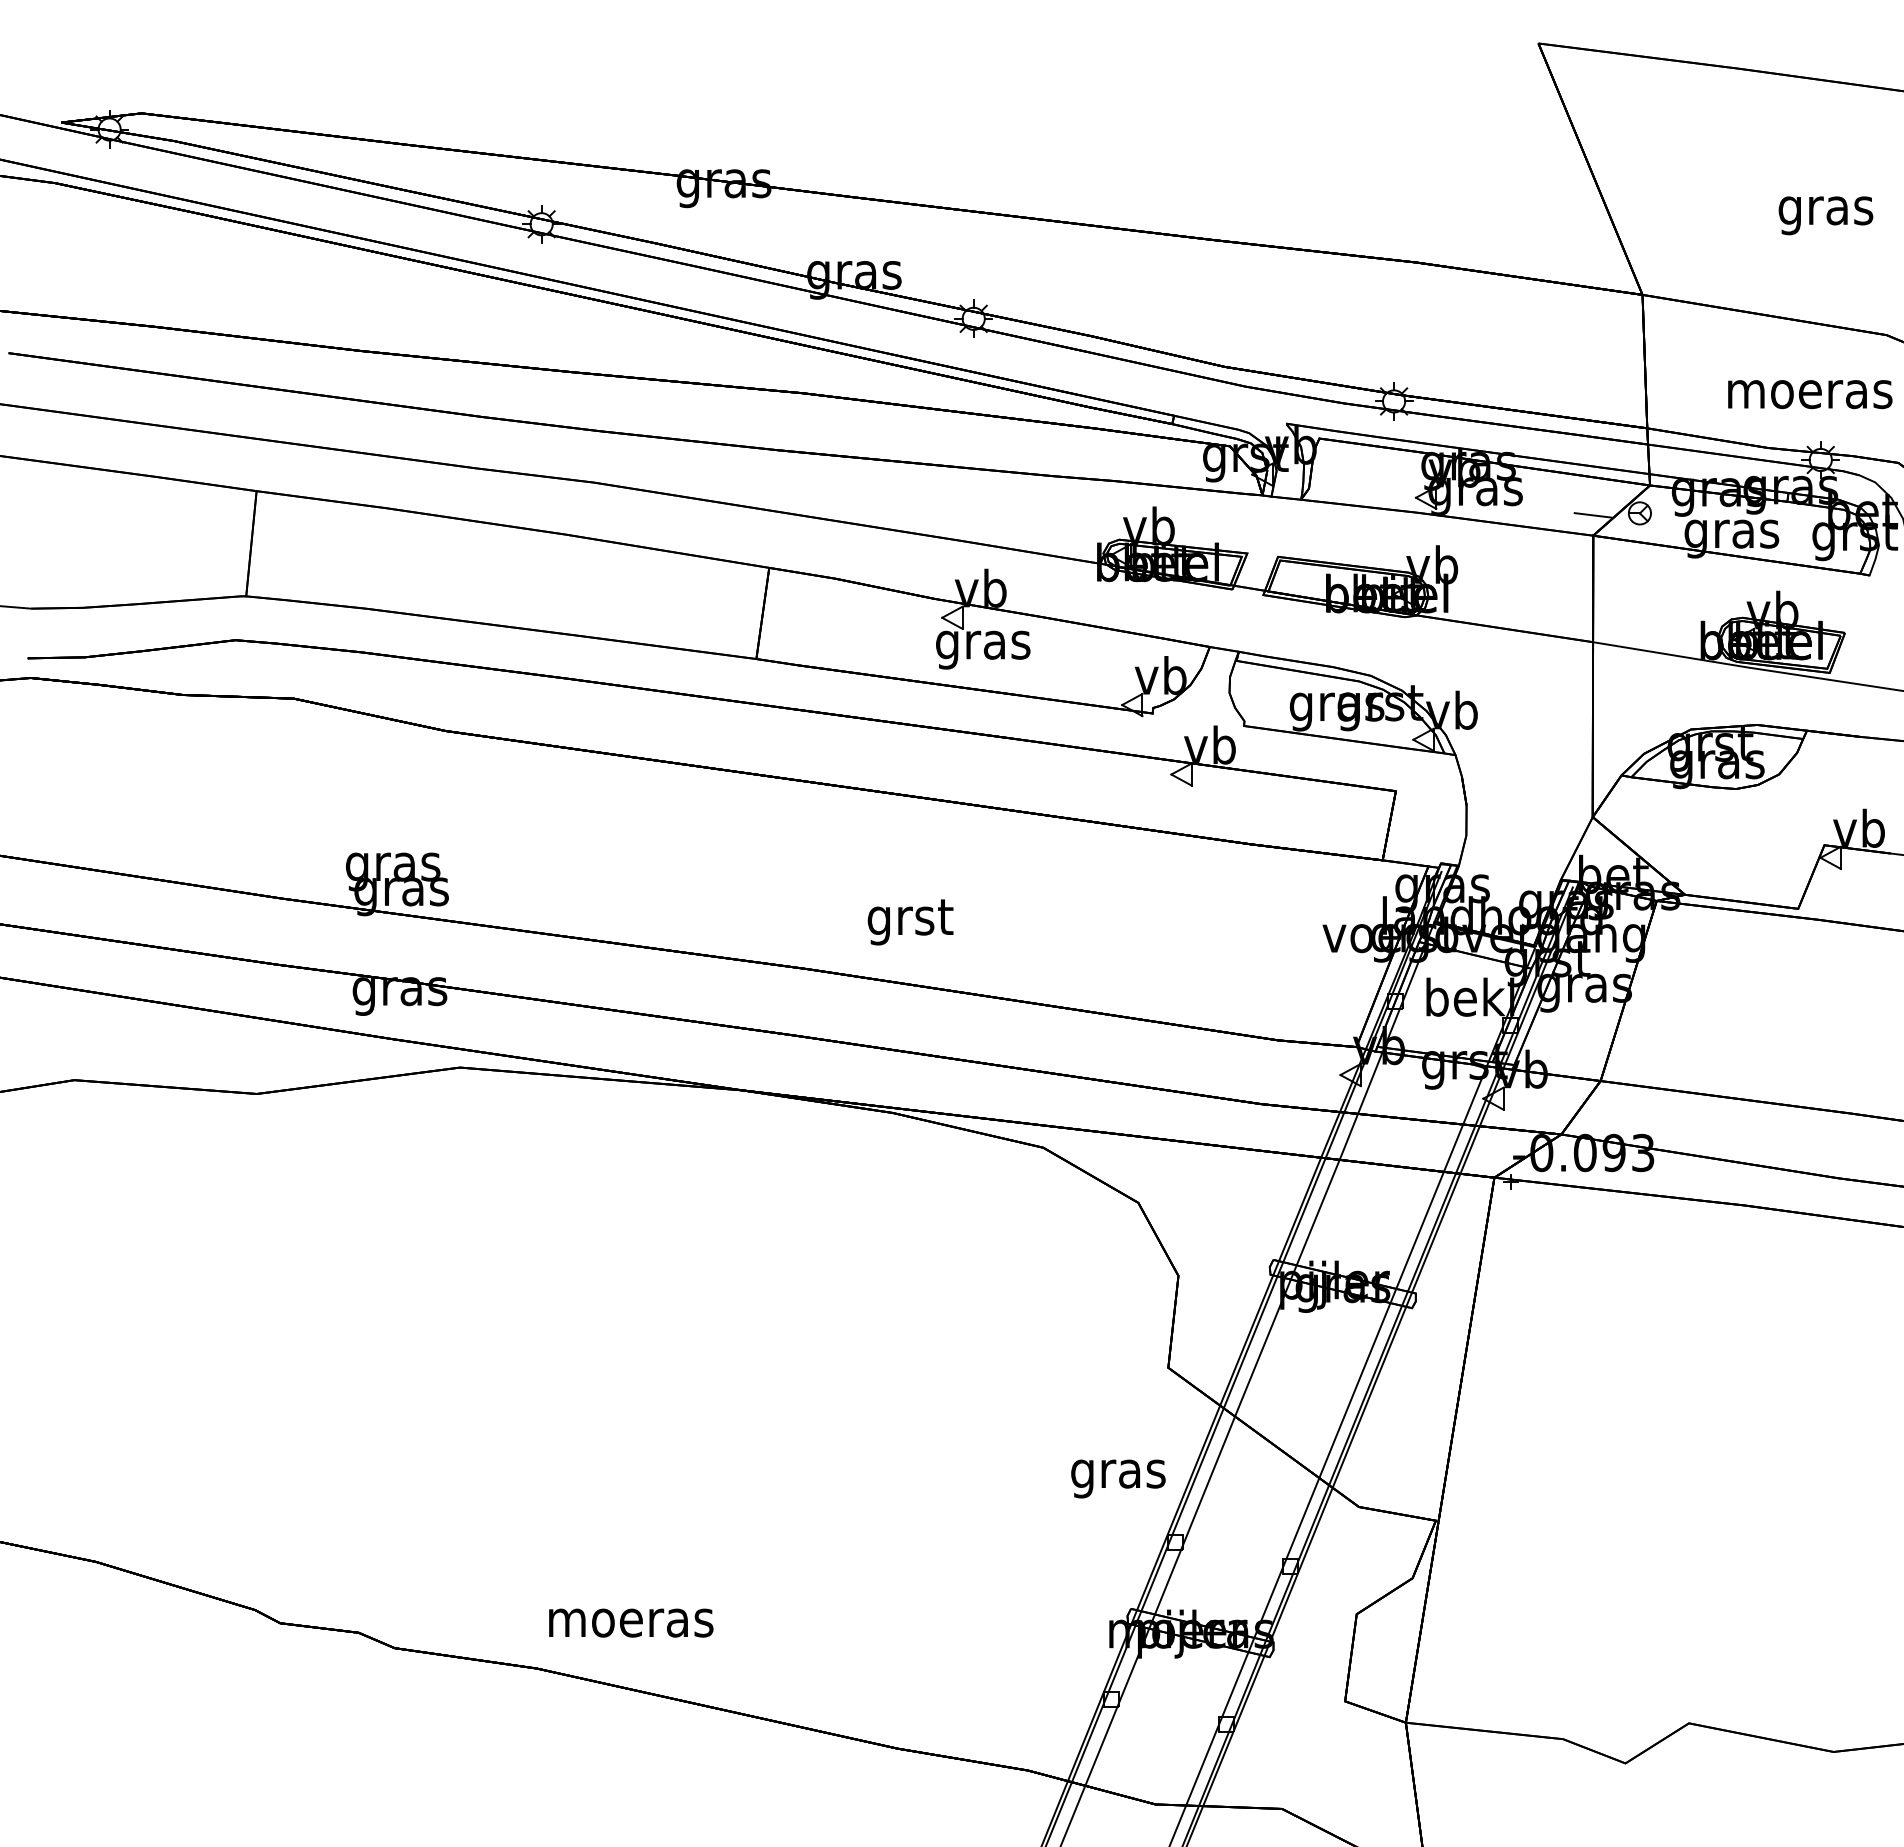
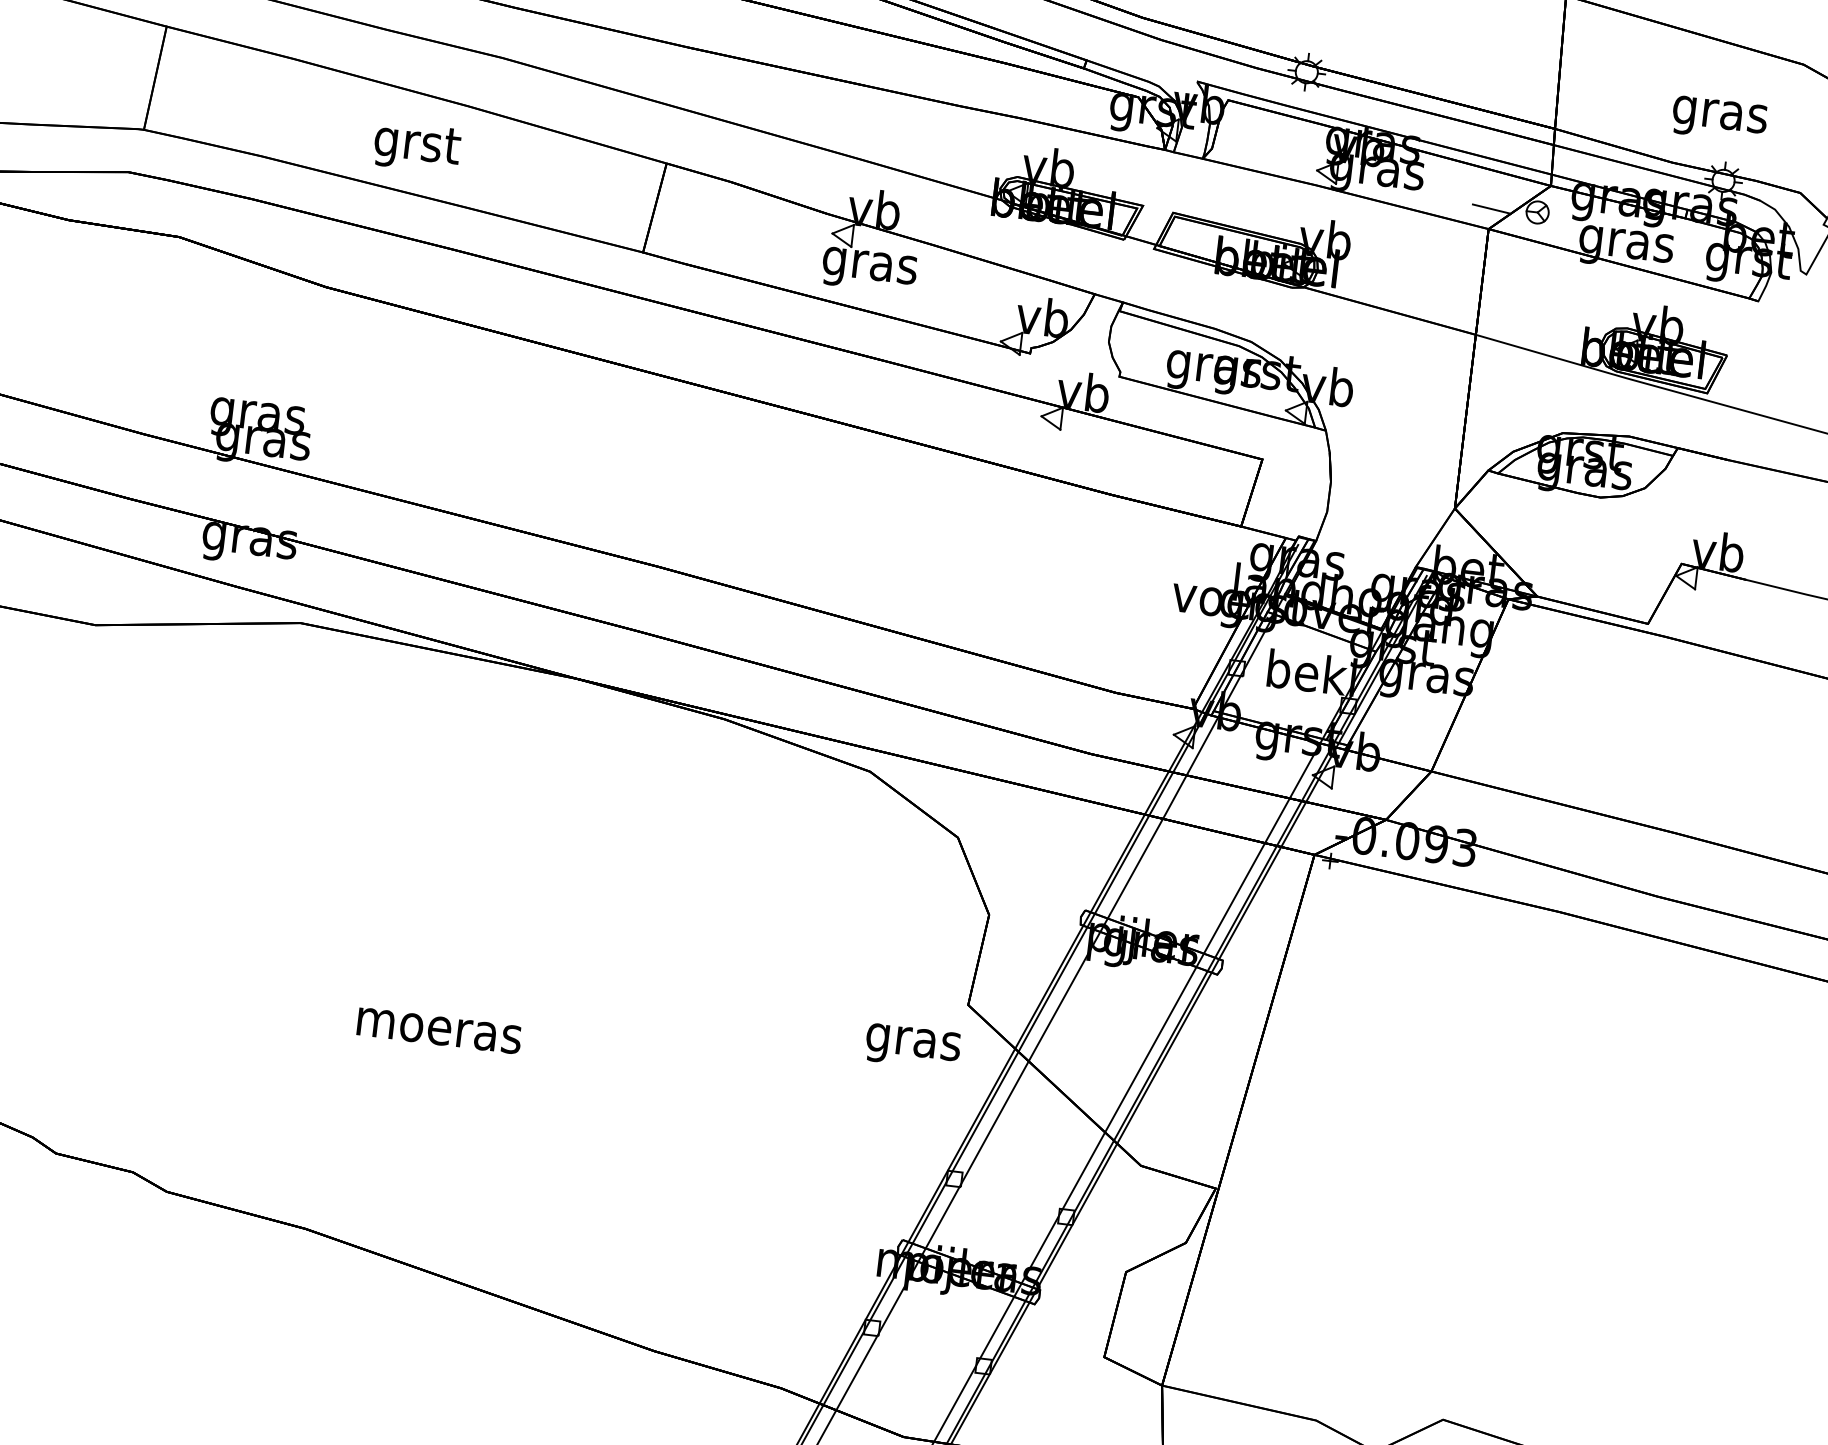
text: (1810, 399) -> (1720, 119), moeras -> gras
text: (910, 922) -> (417, 147), moved
text: (1118, 1478) -> (913, 1046), moved
text: (631, 1622) -> (439, 1030), moved

